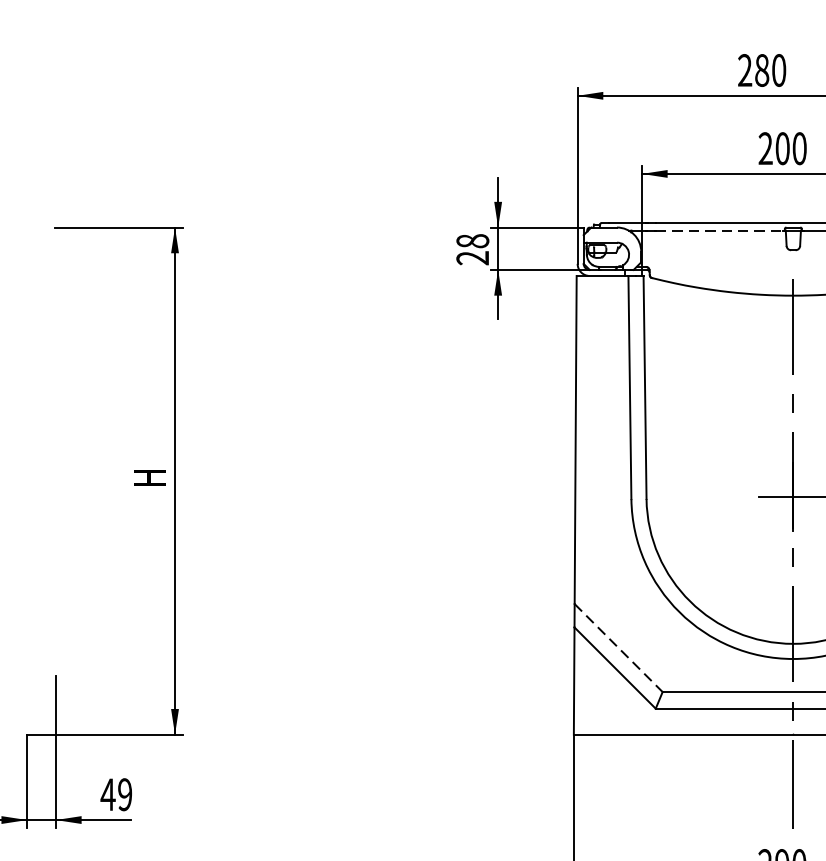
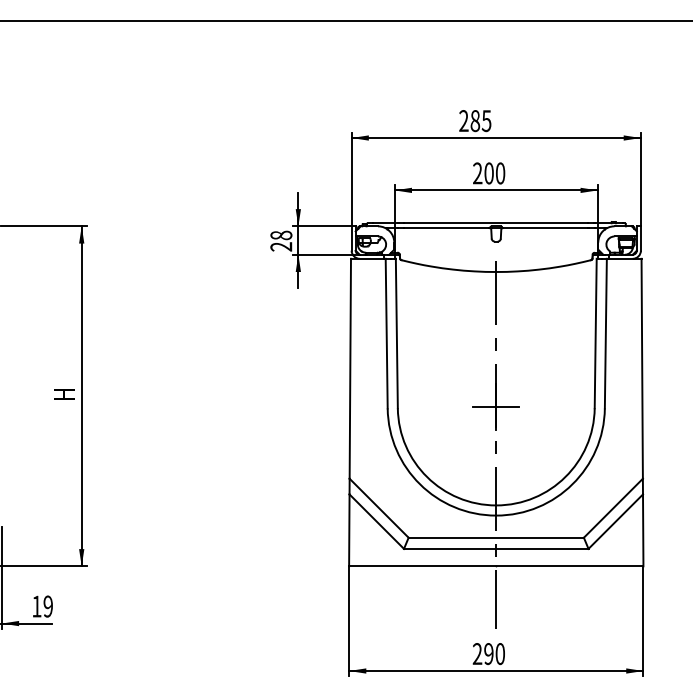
text: (778, 69) -> (486, 120), 280 -> 285
line: (719, 230) -> (446, 228), dashed -> solid
line: (619, 648) -> (379, 508), dashed -> solid
text: (107, 794) -> (36, 606), 49 -> 19

